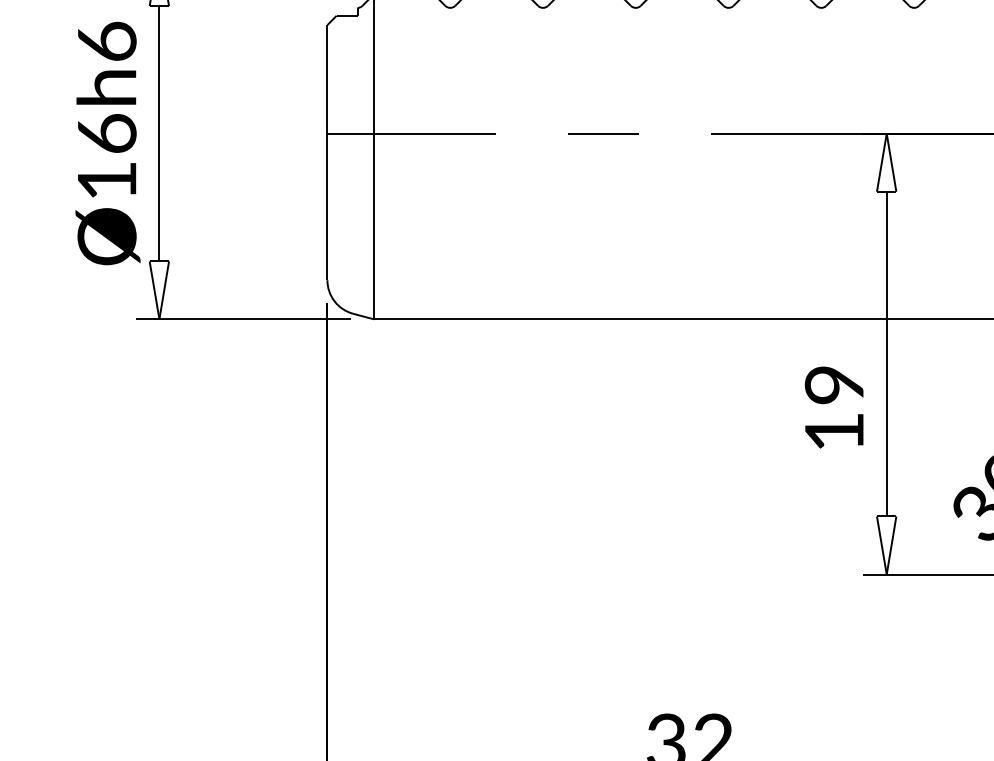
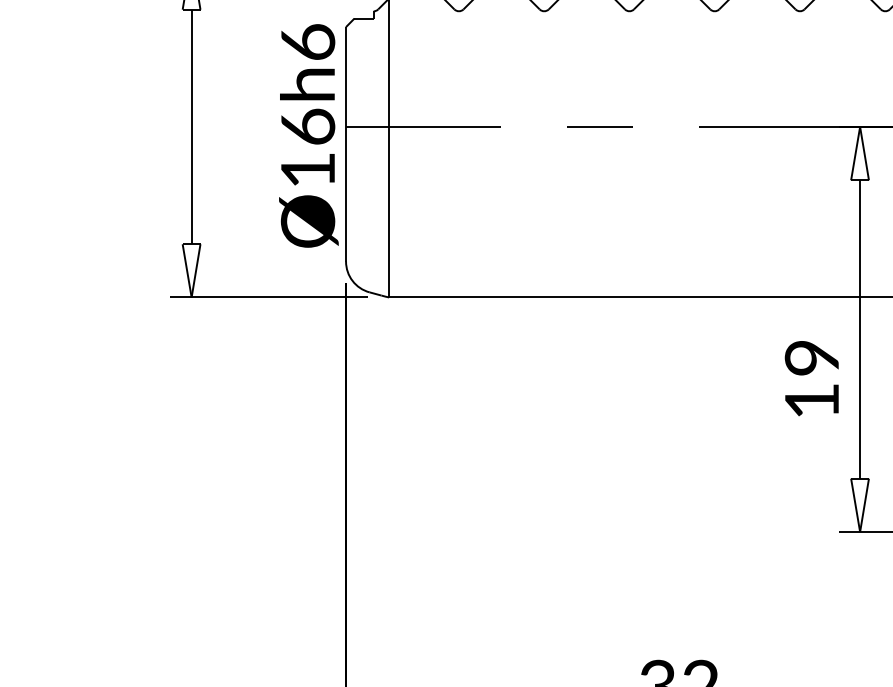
text: (107, 143) -> (308, 135), moved

